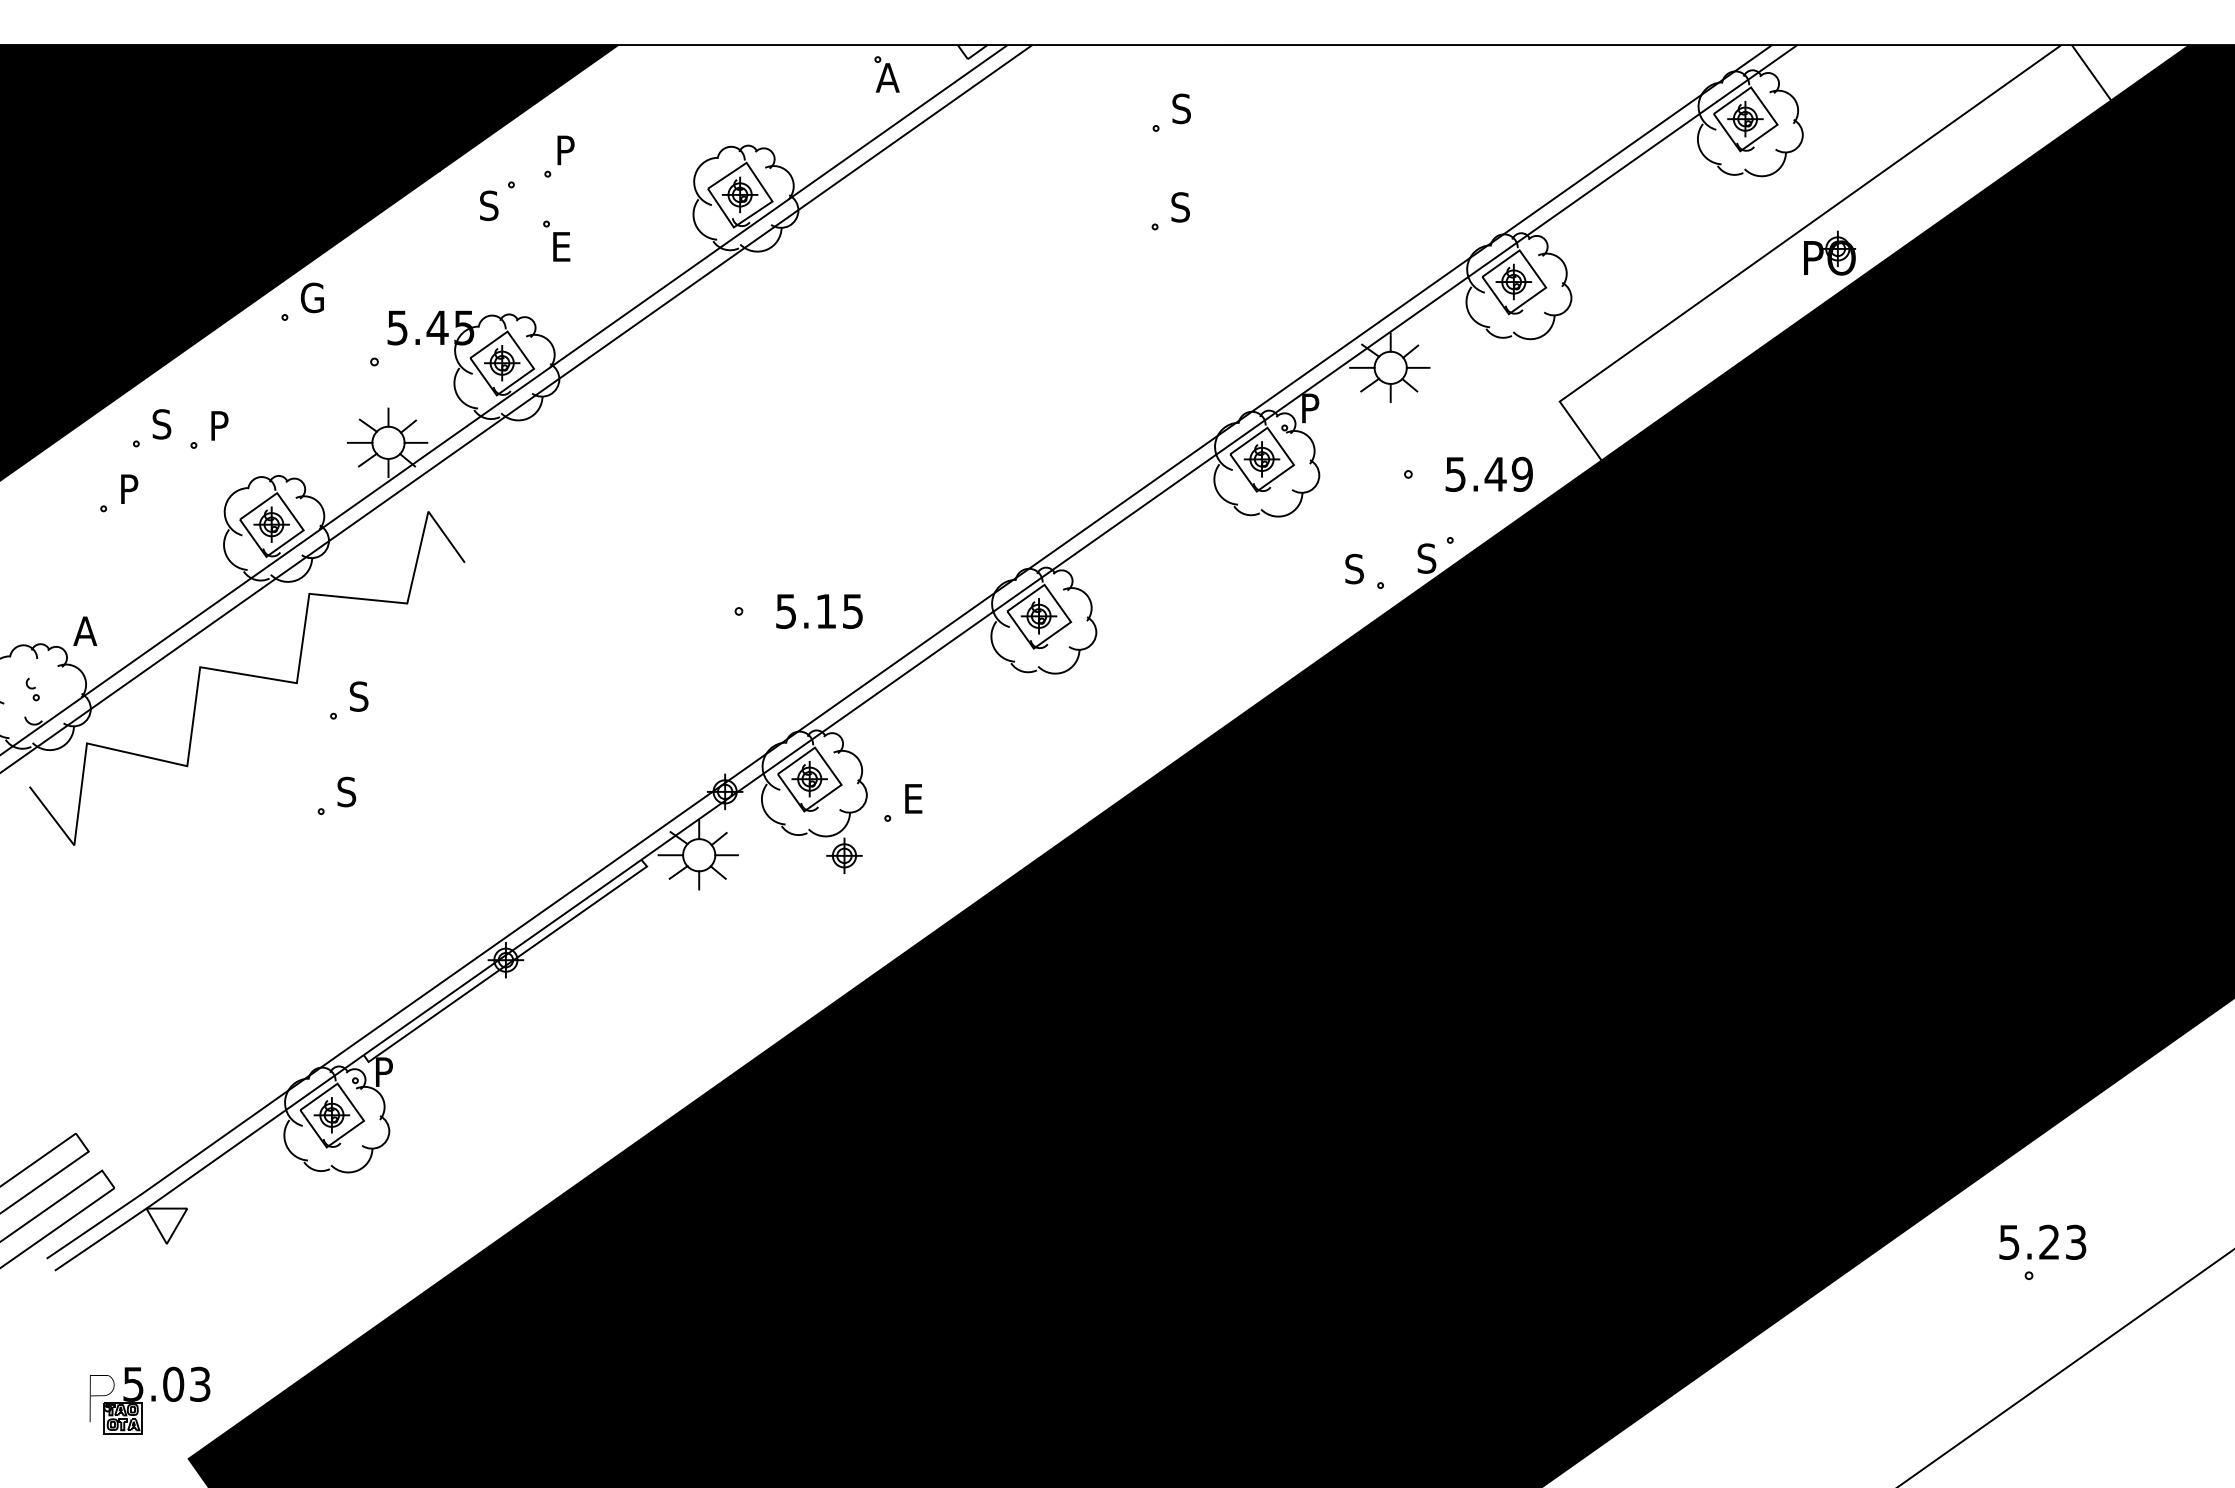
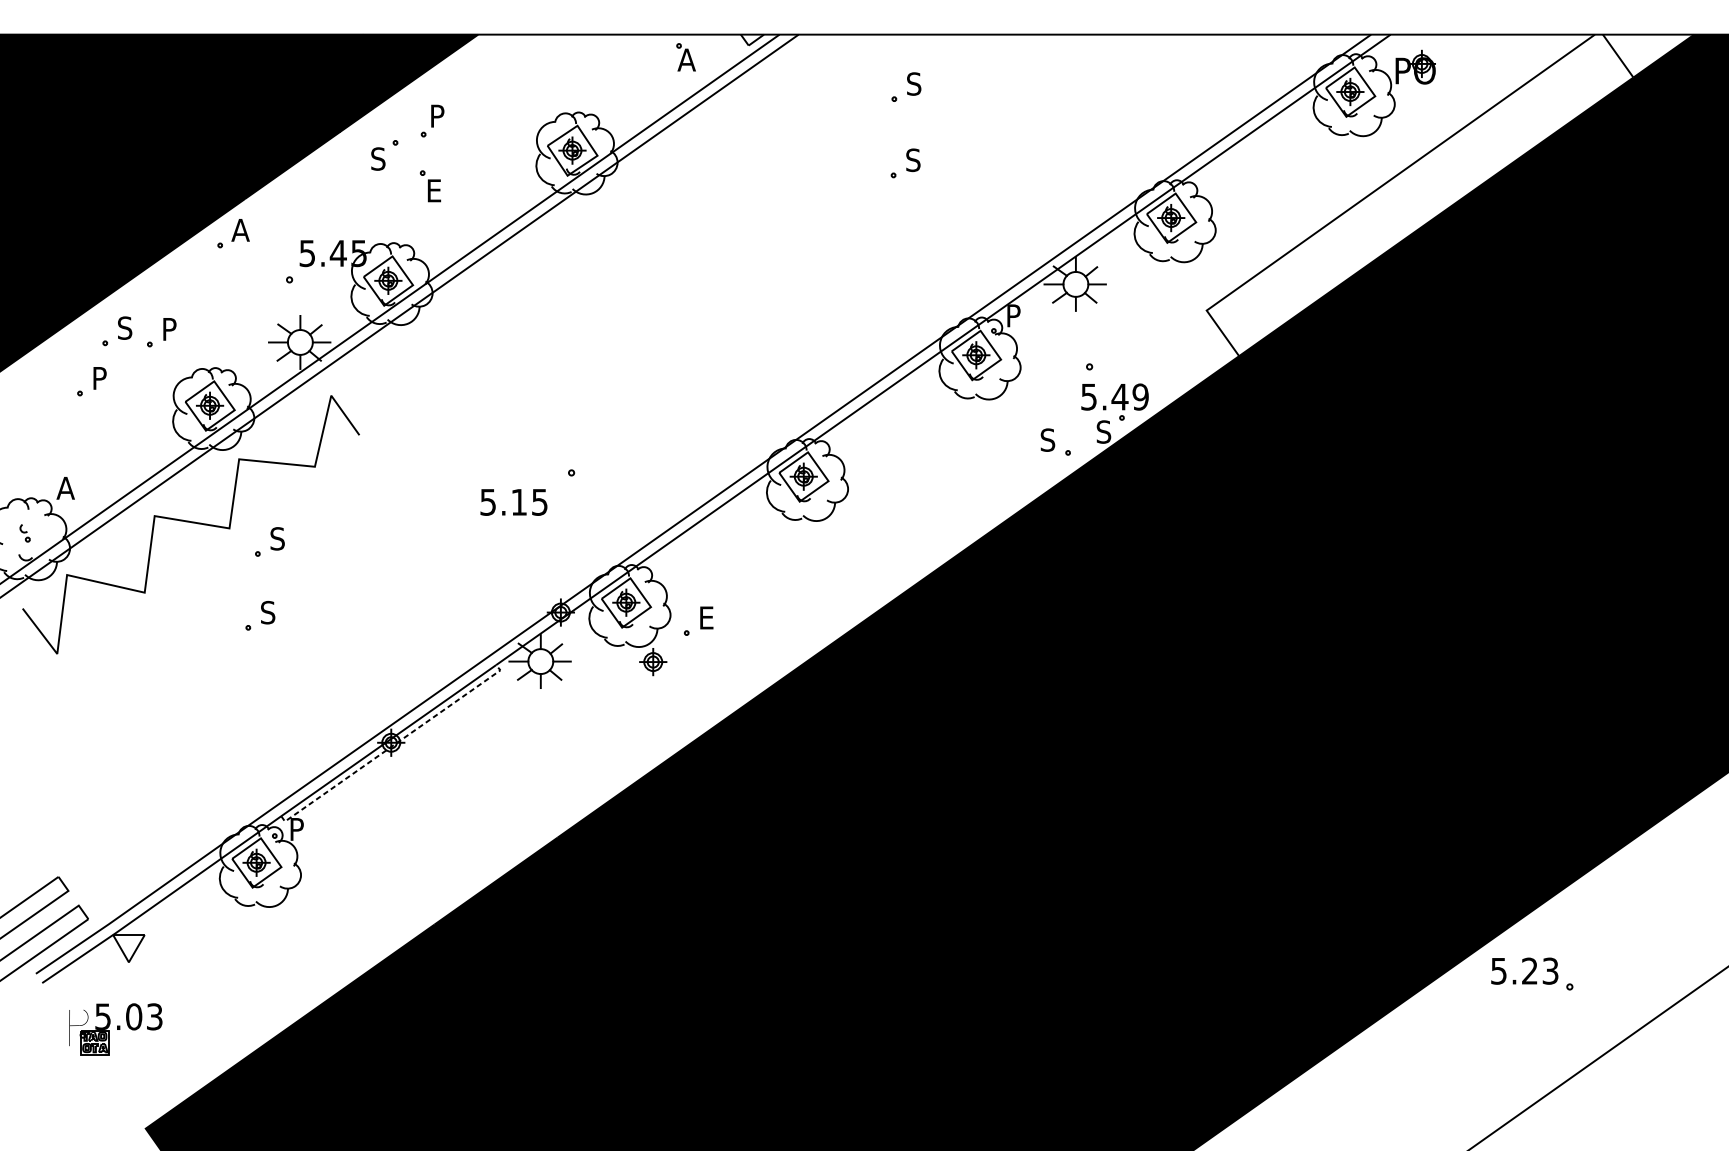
part: (1829, 252) -> (1415, 66), moved
text: (311, 297) -> (240, 229), G -> A
text: (1488, 473) -> (1114, 396), moved
text: (819, 611) -> (513, 502), moved
line: (508, 963) -> (393, 745), solid -> dashed
text: (2042, 1241) -> (1524, 970), moved
part: (149, 1400) -> (115, 1029), moved

